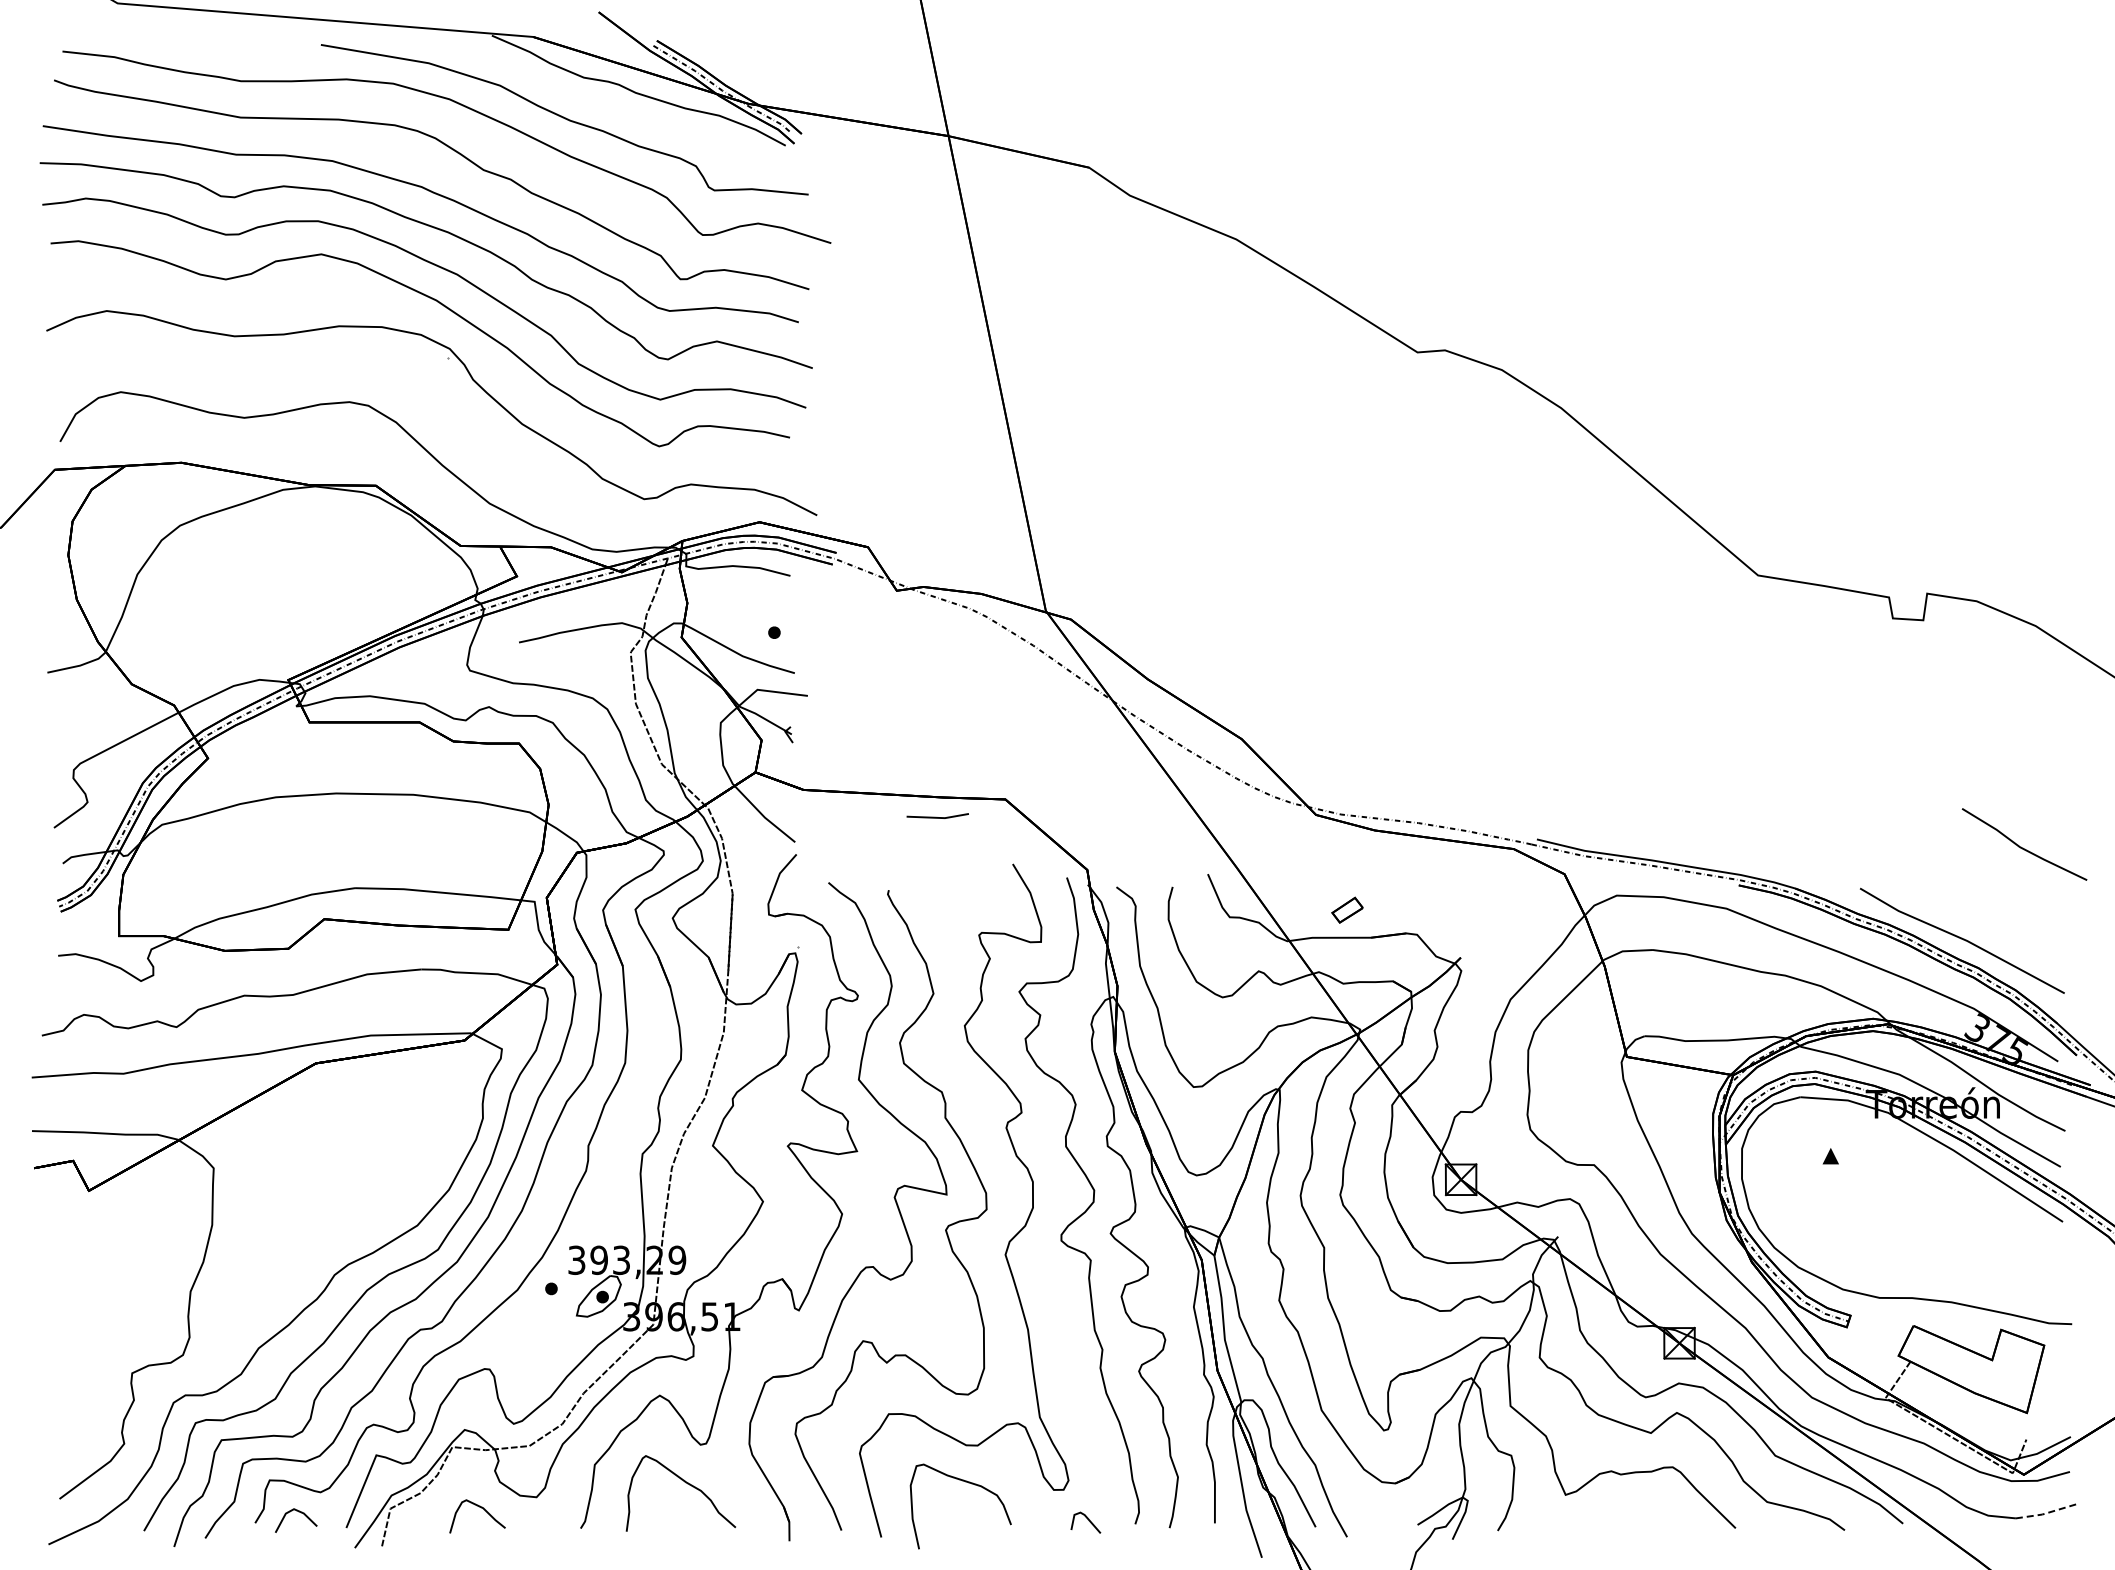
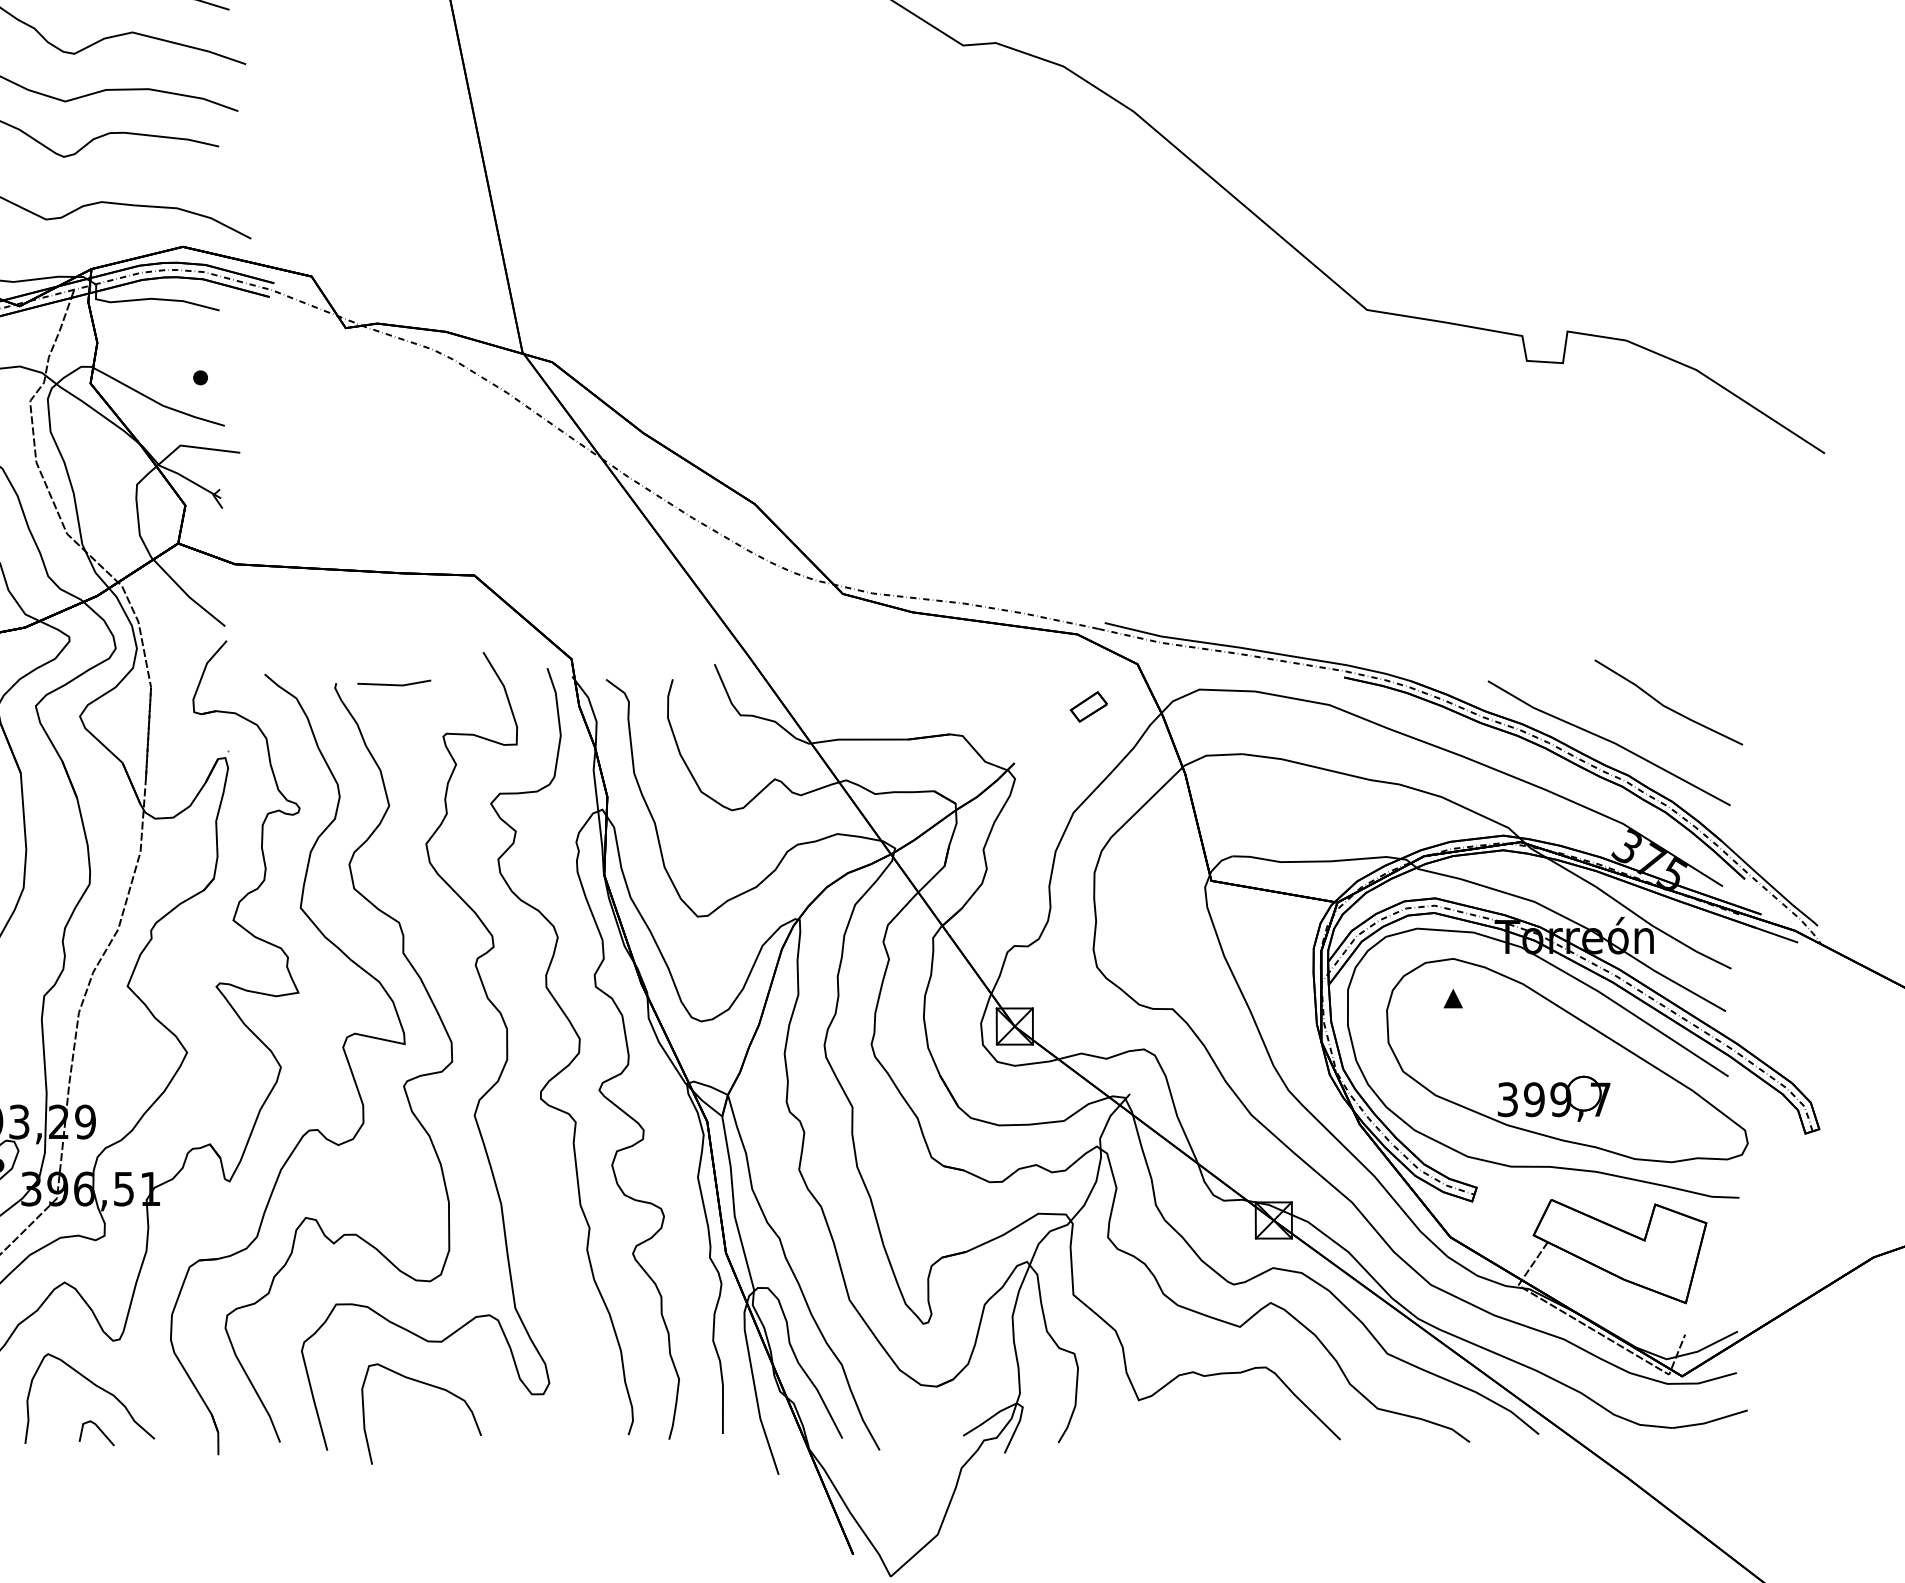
line: (936, 816) -> (392, 683), moved
line: (2023, 847) -> (1667, 706), moved
part: (1347, 909) -> (1088, 706), moved
part: (1927, 1208) -> (1567, 1060), added
line: (2047, 1512) -> (1710, 1421), dashed -> solid
line: (1087, 1519) -> (98, 1429), moved

